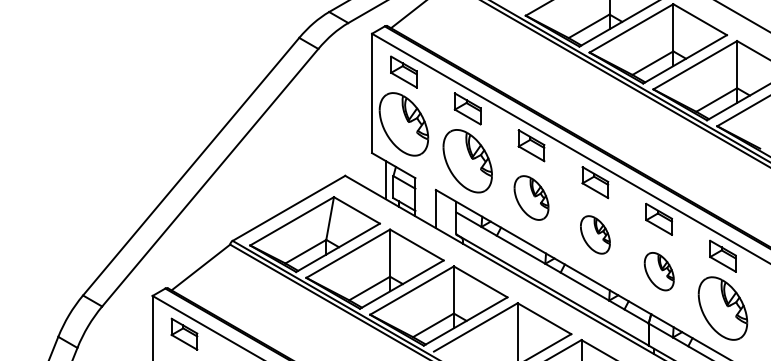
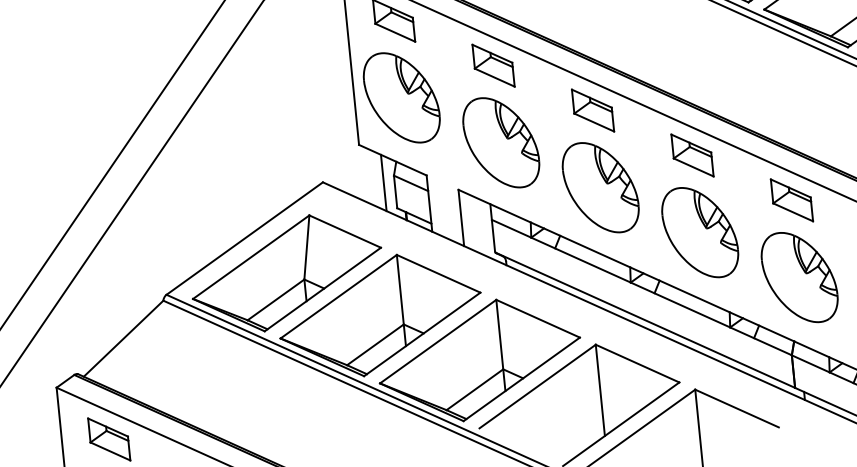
part: (531, 197) -> (600, 186), size x1.43
part: (595, 234) -> (700, 231), size x1.67
part: (659, 271) -> (800, 277), size x1.67

